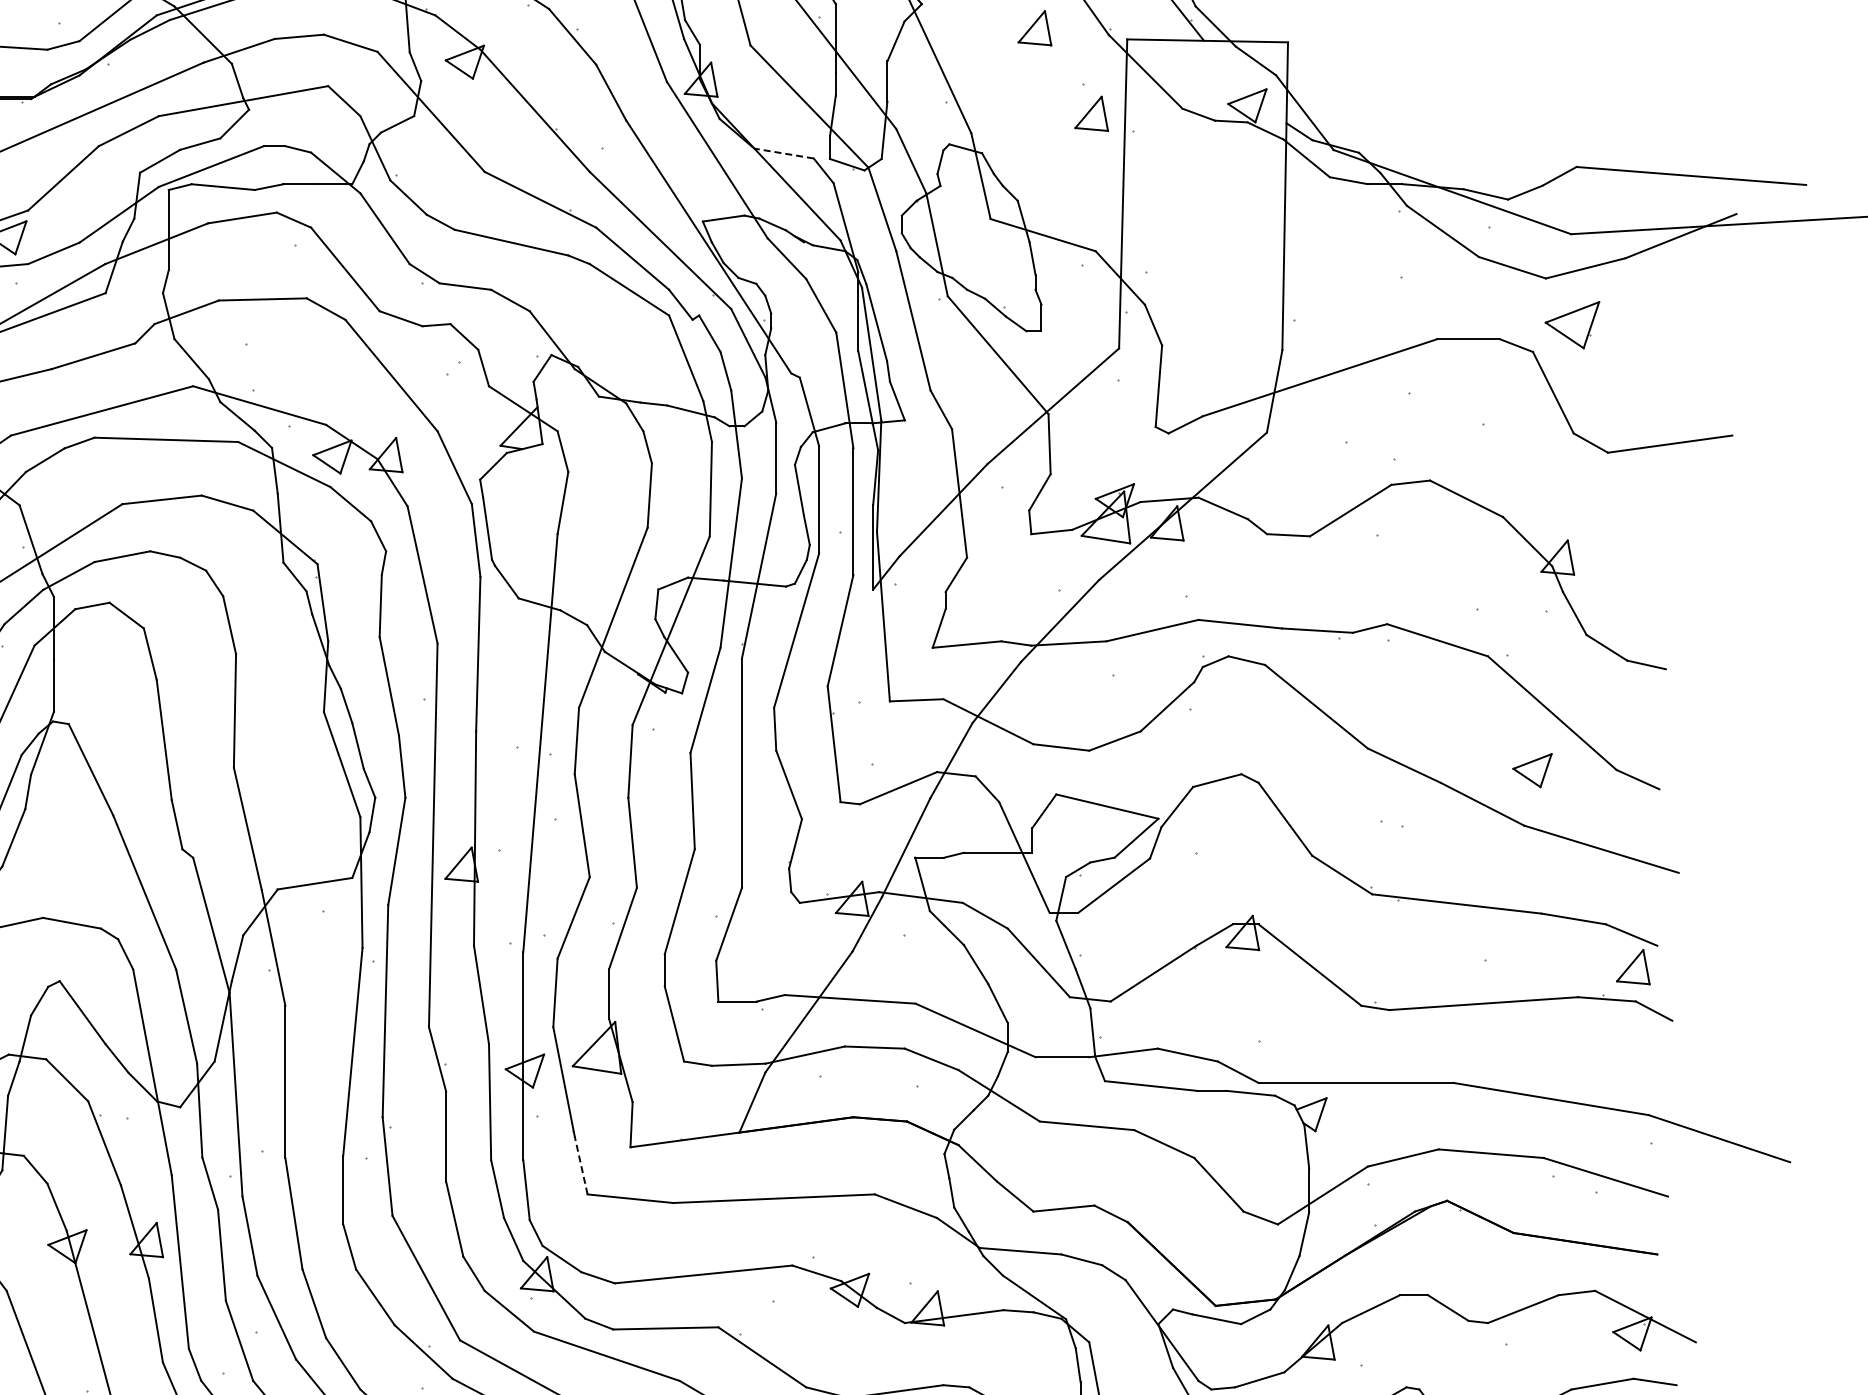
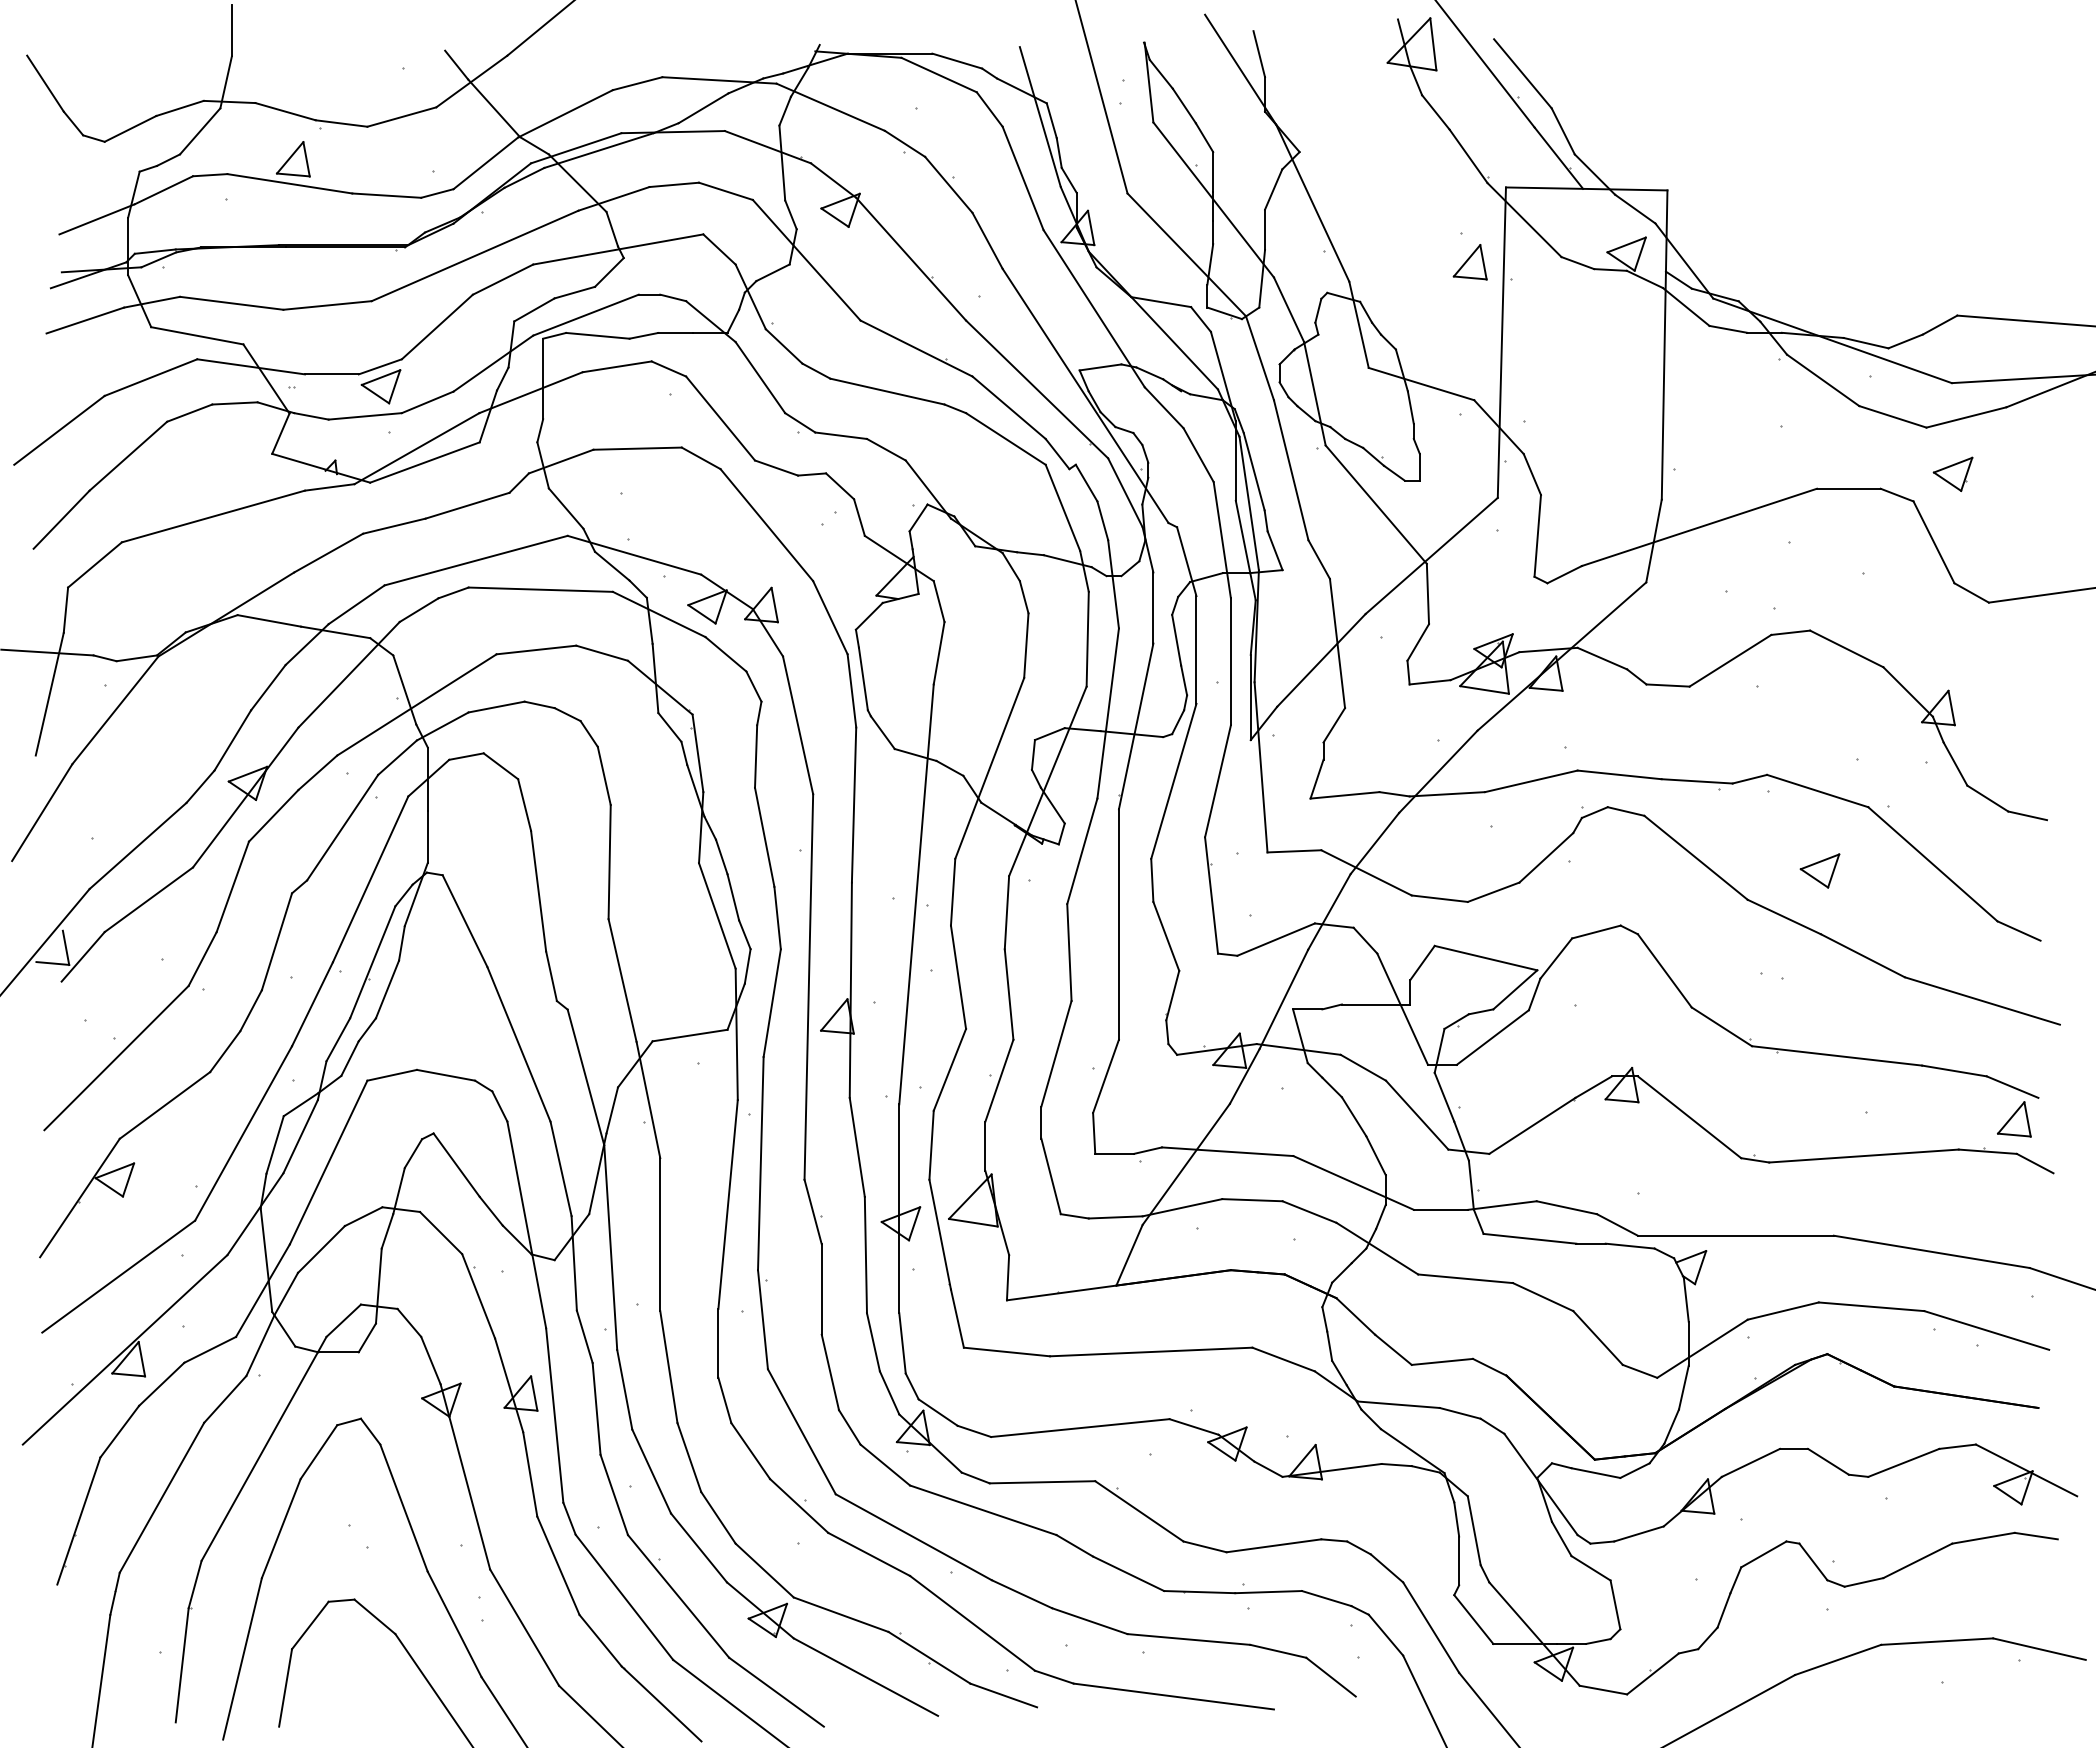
part: (1034, 28) -> (1412, 176), removed
line: (783, 153) -> (1160, 302), dashed -> solid
part: (1571, 324) -> (1952, 473), size x0.71
part: (1531, 770) -> (1819, 870), moved
line: (581, 1165) -> (957, 1318), dashed -> solid

